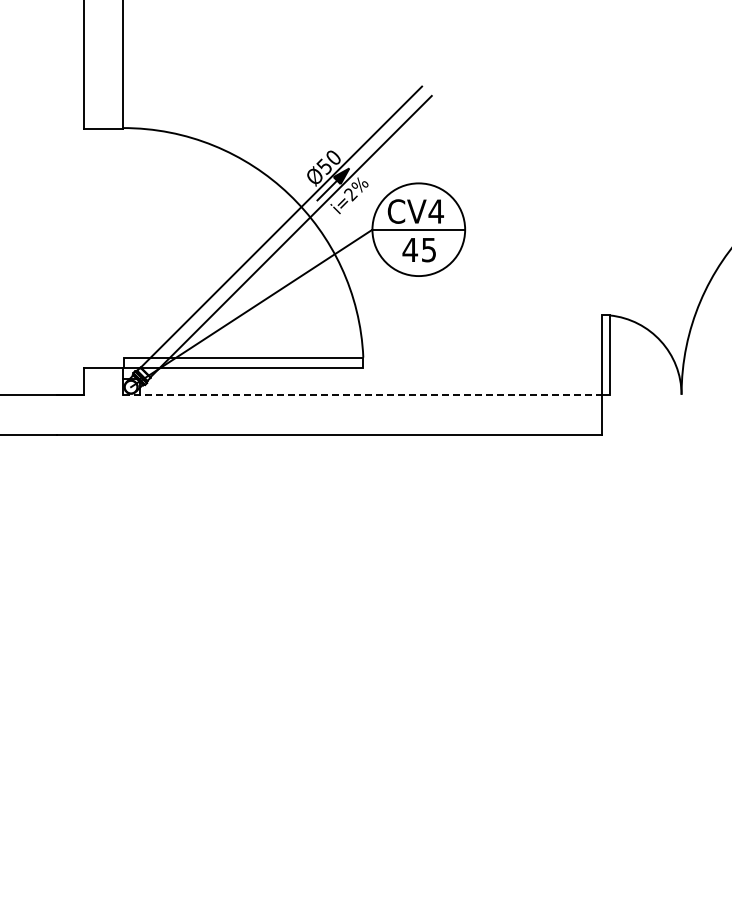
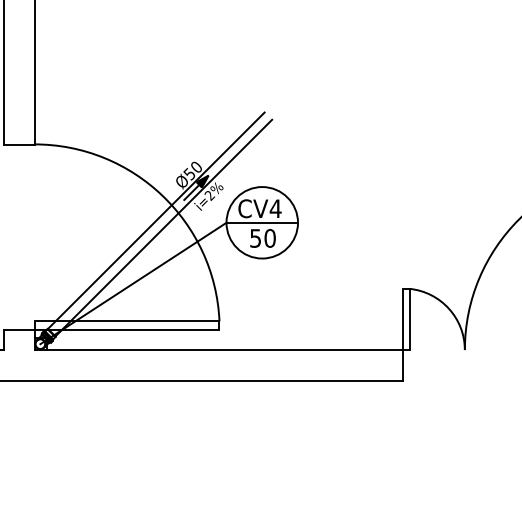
text: (419, 249) -> (262, 238), 45 -> 50
line: (363, 394) -> (219, 349), dashed -> solid

